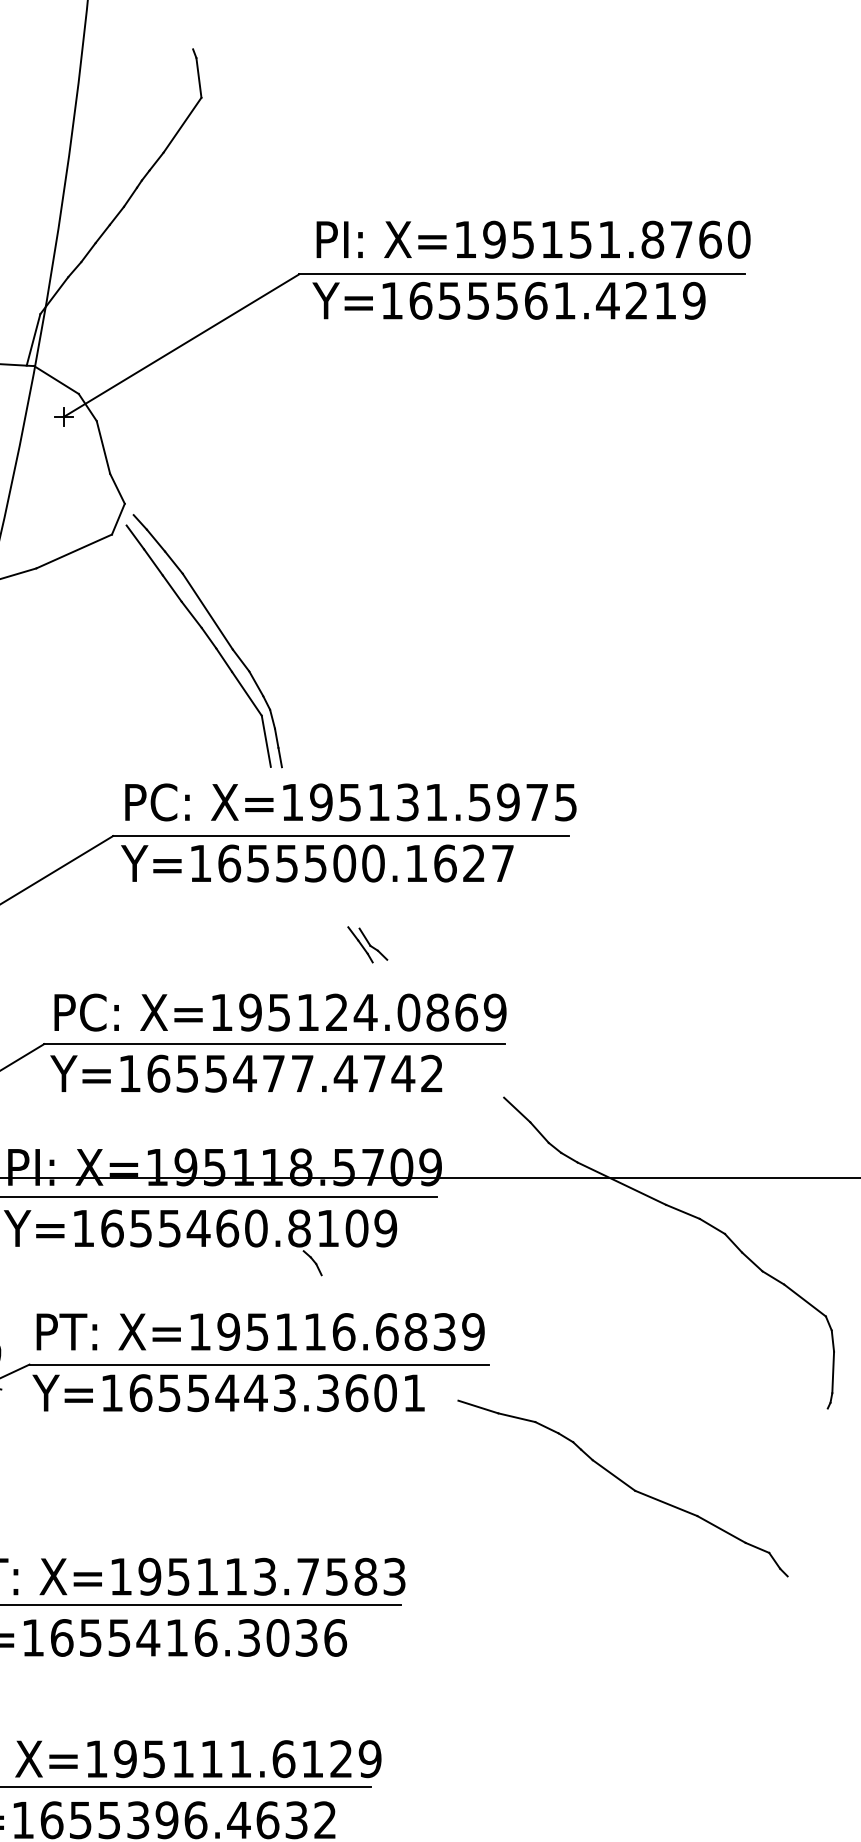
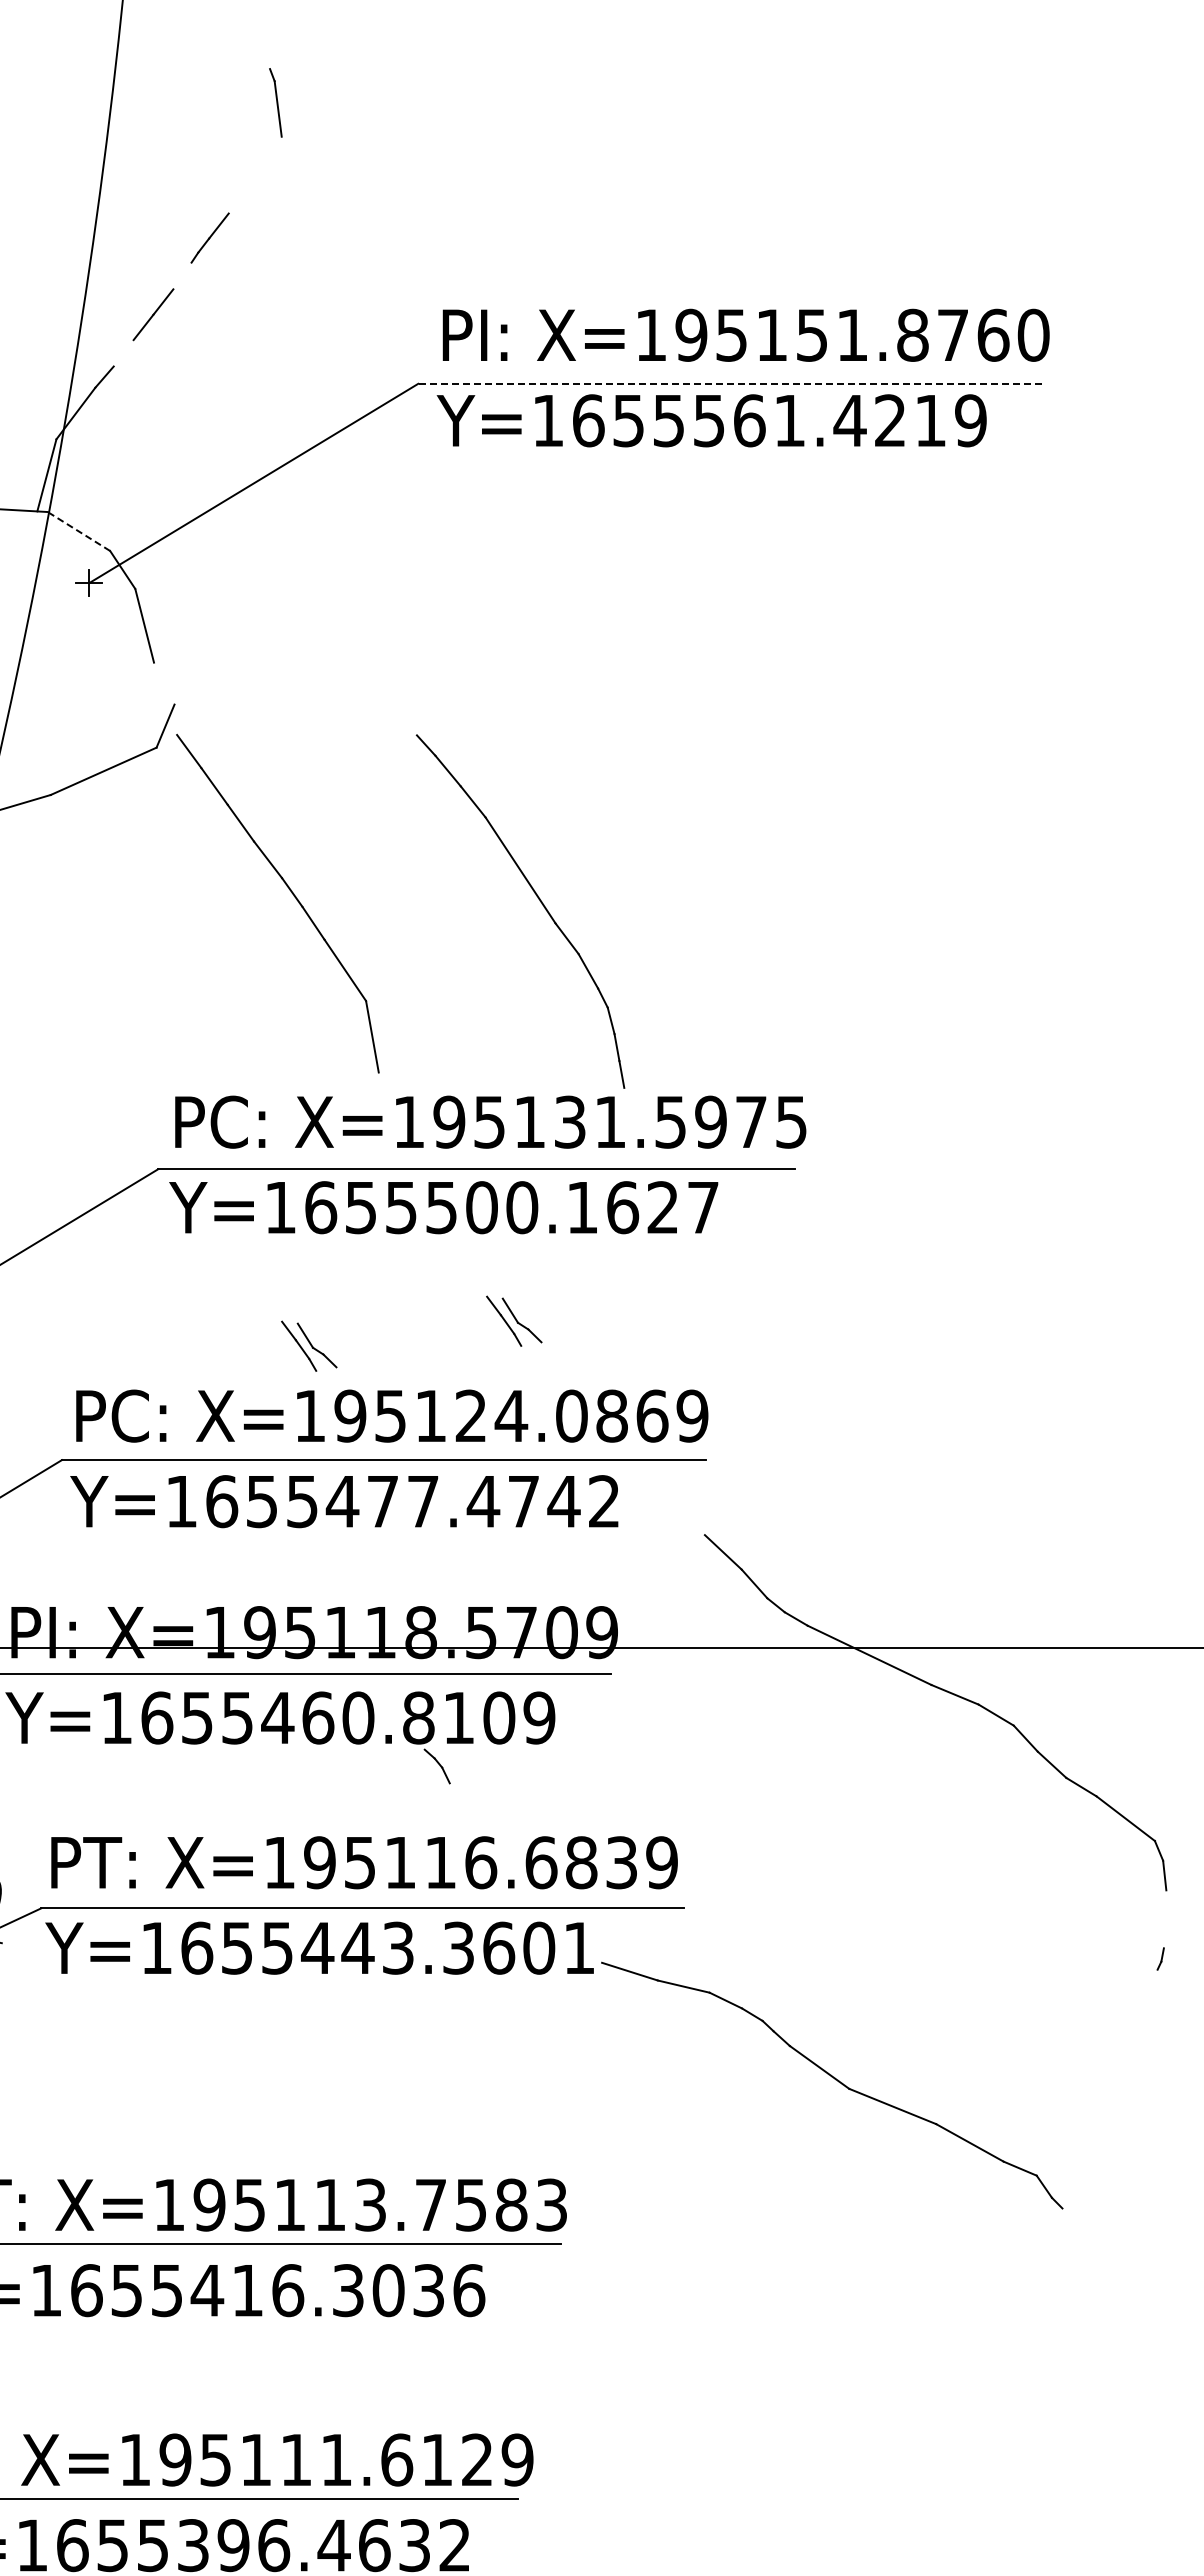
line: (182, 124) -> (254, 174), removed
line: (130, 196) -> (182, 275), removed
line: (88, 252) -> (123, 353), removed
line: (521, 274) -> (729, 383), solid -> dashed
line: (56, 380) -> (78, 531), solid -> dashed
line: (117, 488) -> (164, 683), removed
part: (220, 632) -> (538, 899), moved
part: (221, 962) -> (309, 1345), added
line: (832, 1372) -> (1164, 1919), removed
part: (623, 1488) -> (832, 2085), moved

